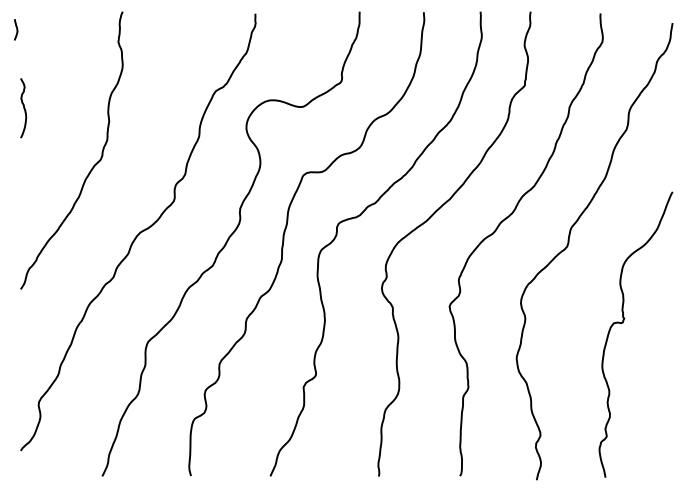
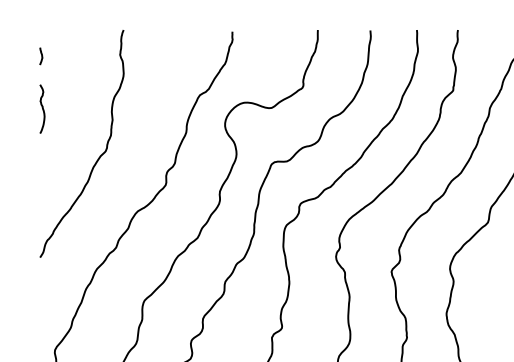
curve: (16, 29) -> (41, 56), moved

